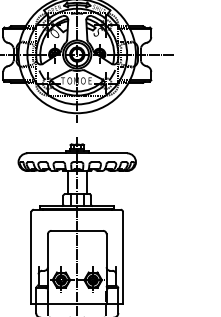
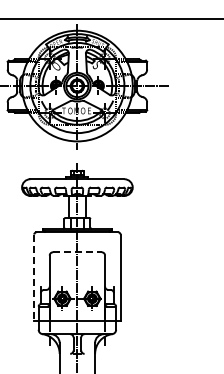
line: (77, 231) -> (77, 252), solid -> dashed
line: (31, 258) -> (34, 278), solid -> dashed

